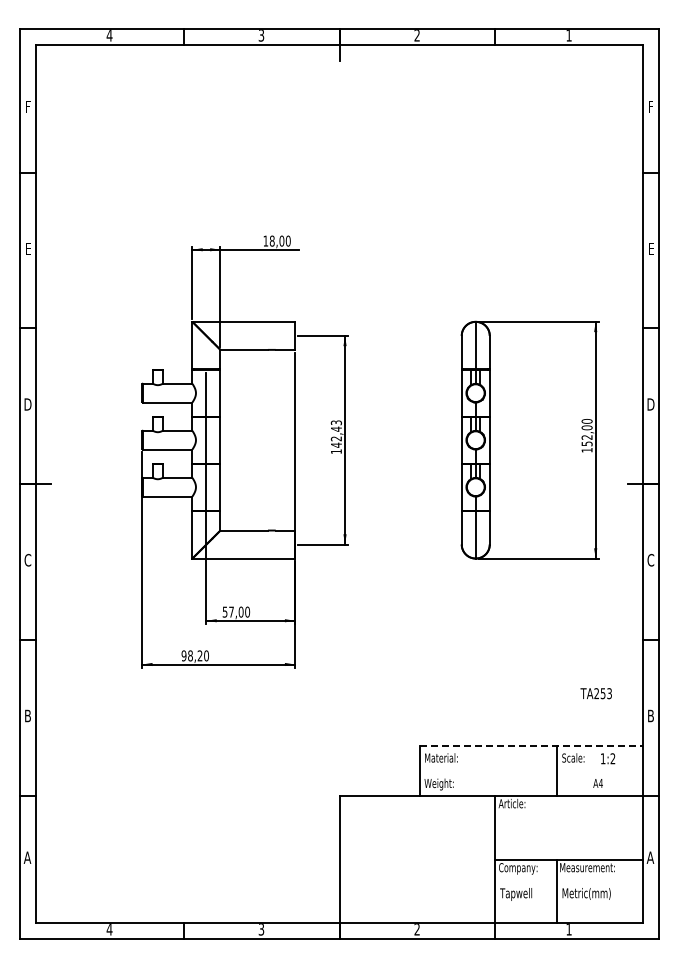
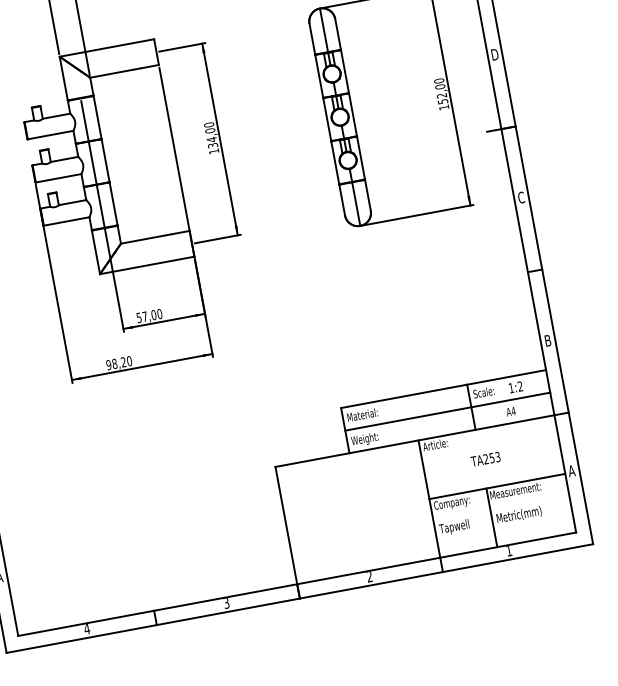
text: (335, 433) -> (210, 134), 142,43 -> 134,00
text: (595, 693) -> (484, 459), moved
line: (531, 746) -> (443, 389), dashed -> solid
line: (531, 771) -> (447, 412), added

